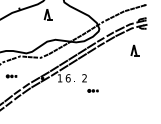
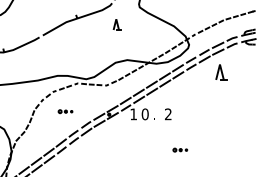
part: (48, 14) -> (117, 24), size x0.7
part: (135, 50) -> (221, 72), moved
text: (67, 77) -> (144, 113), 6 -> 0
part: (93, 90) -> (180, 149), moved

